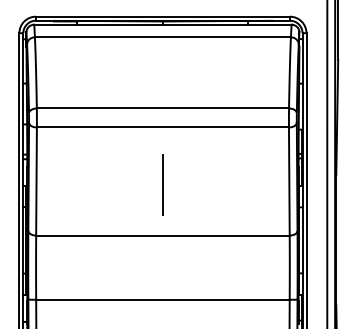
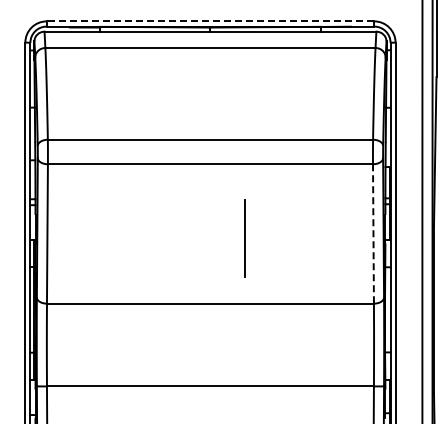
line: (162, 16) -> (210, 21), solid -> dashed
line: (289, 181) -> (373, 233), solid -> dashed
line: (162, 185) -> (244, 238), moved

